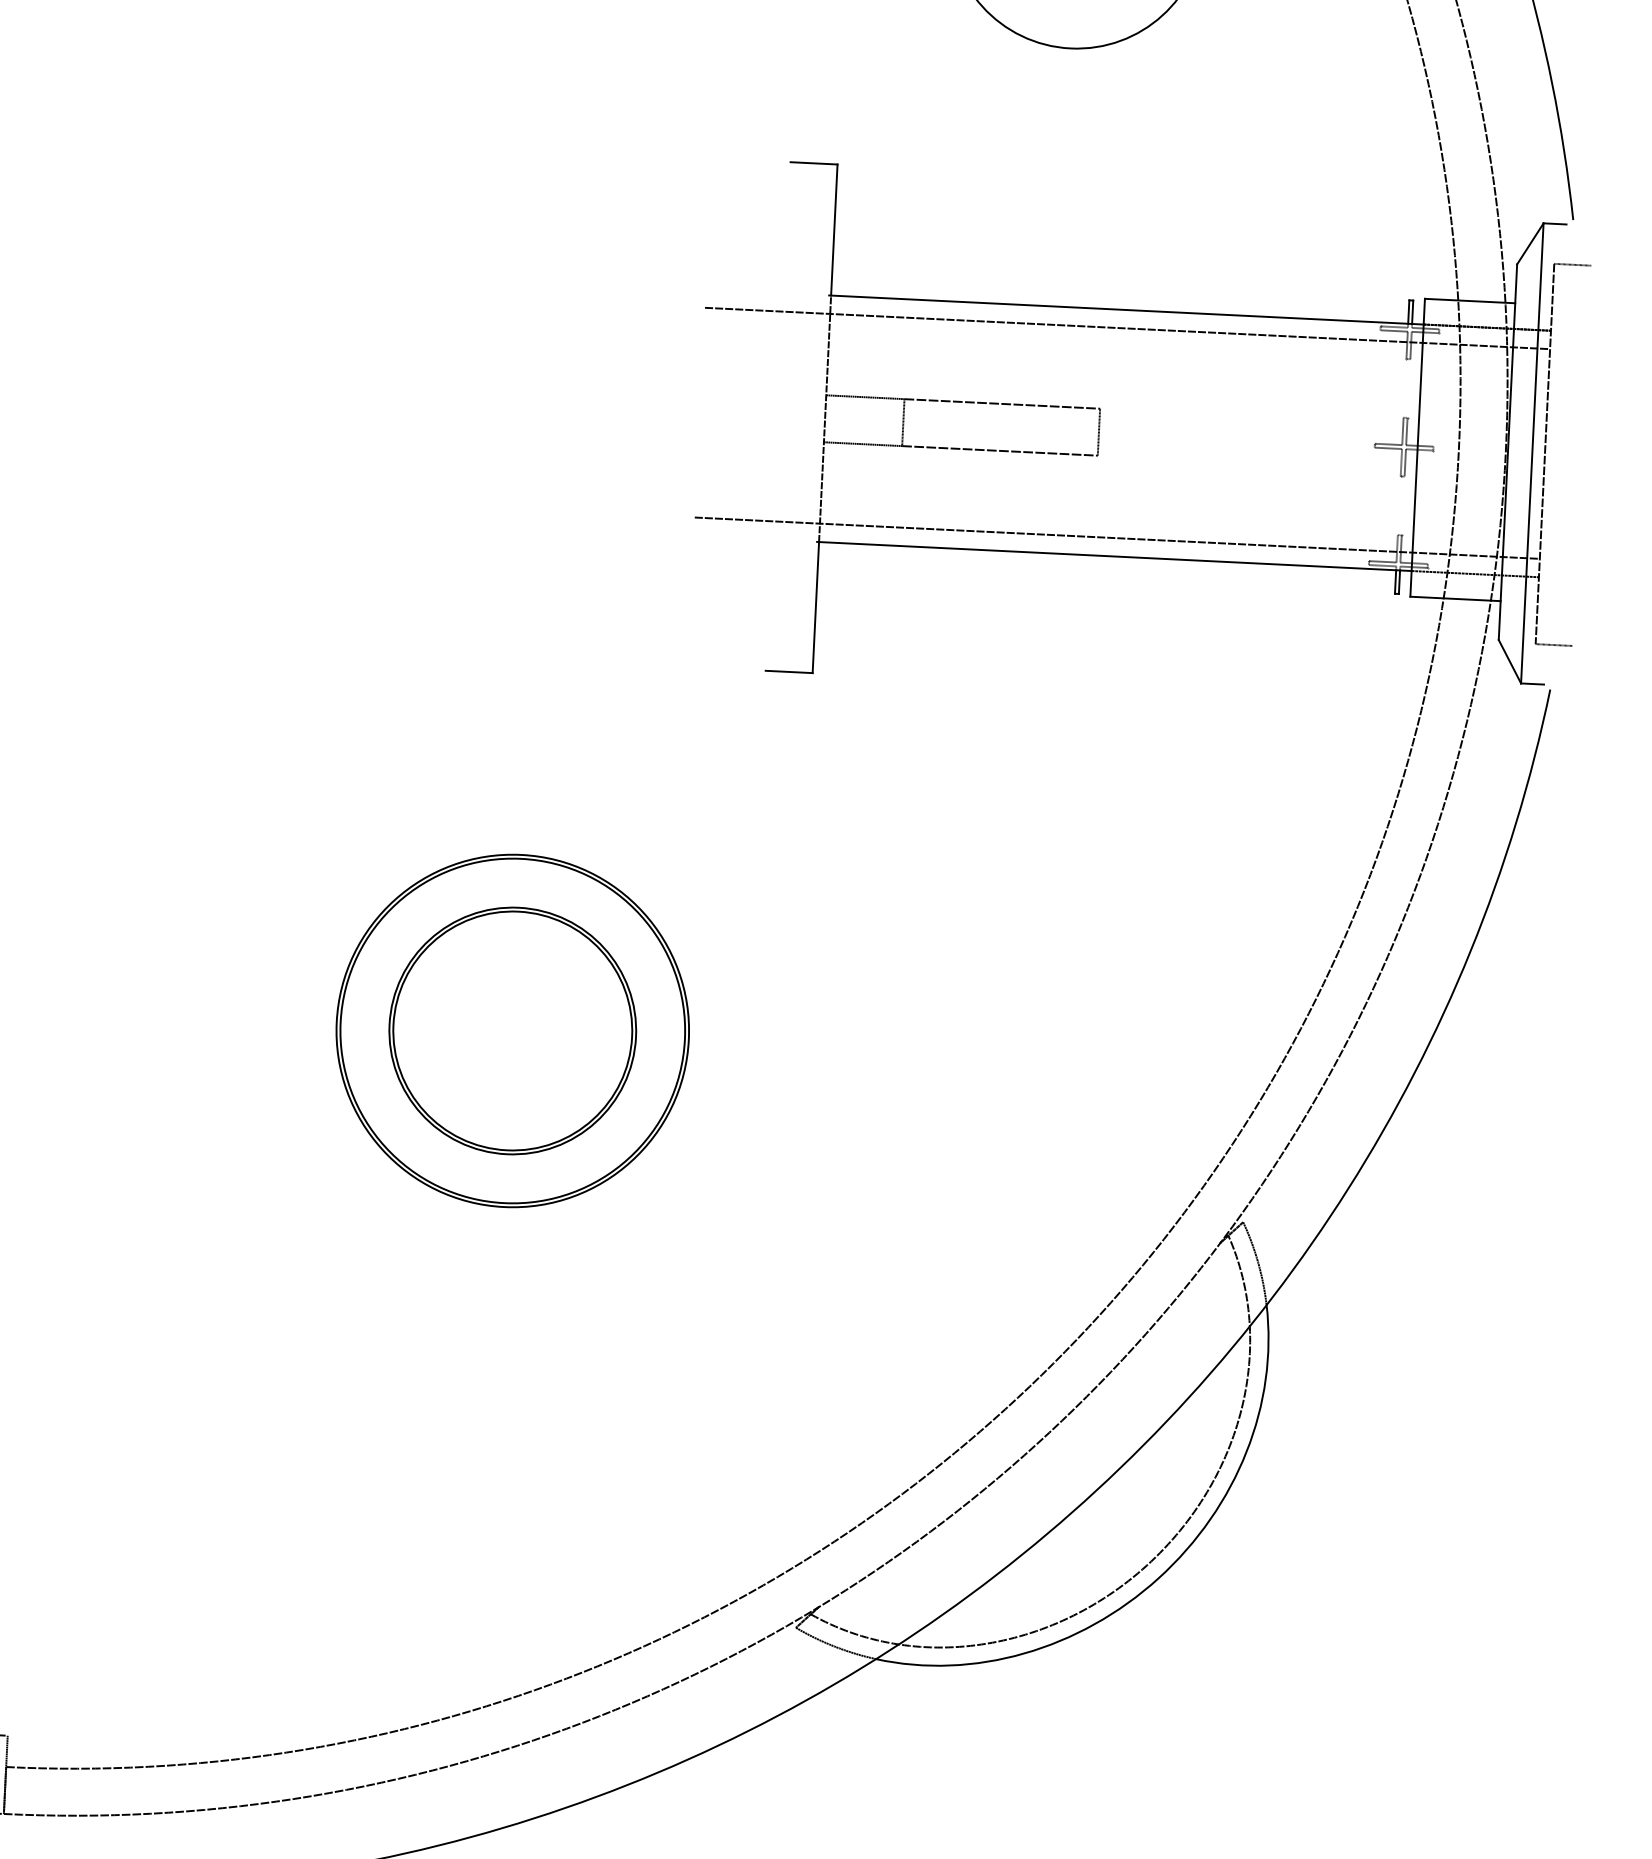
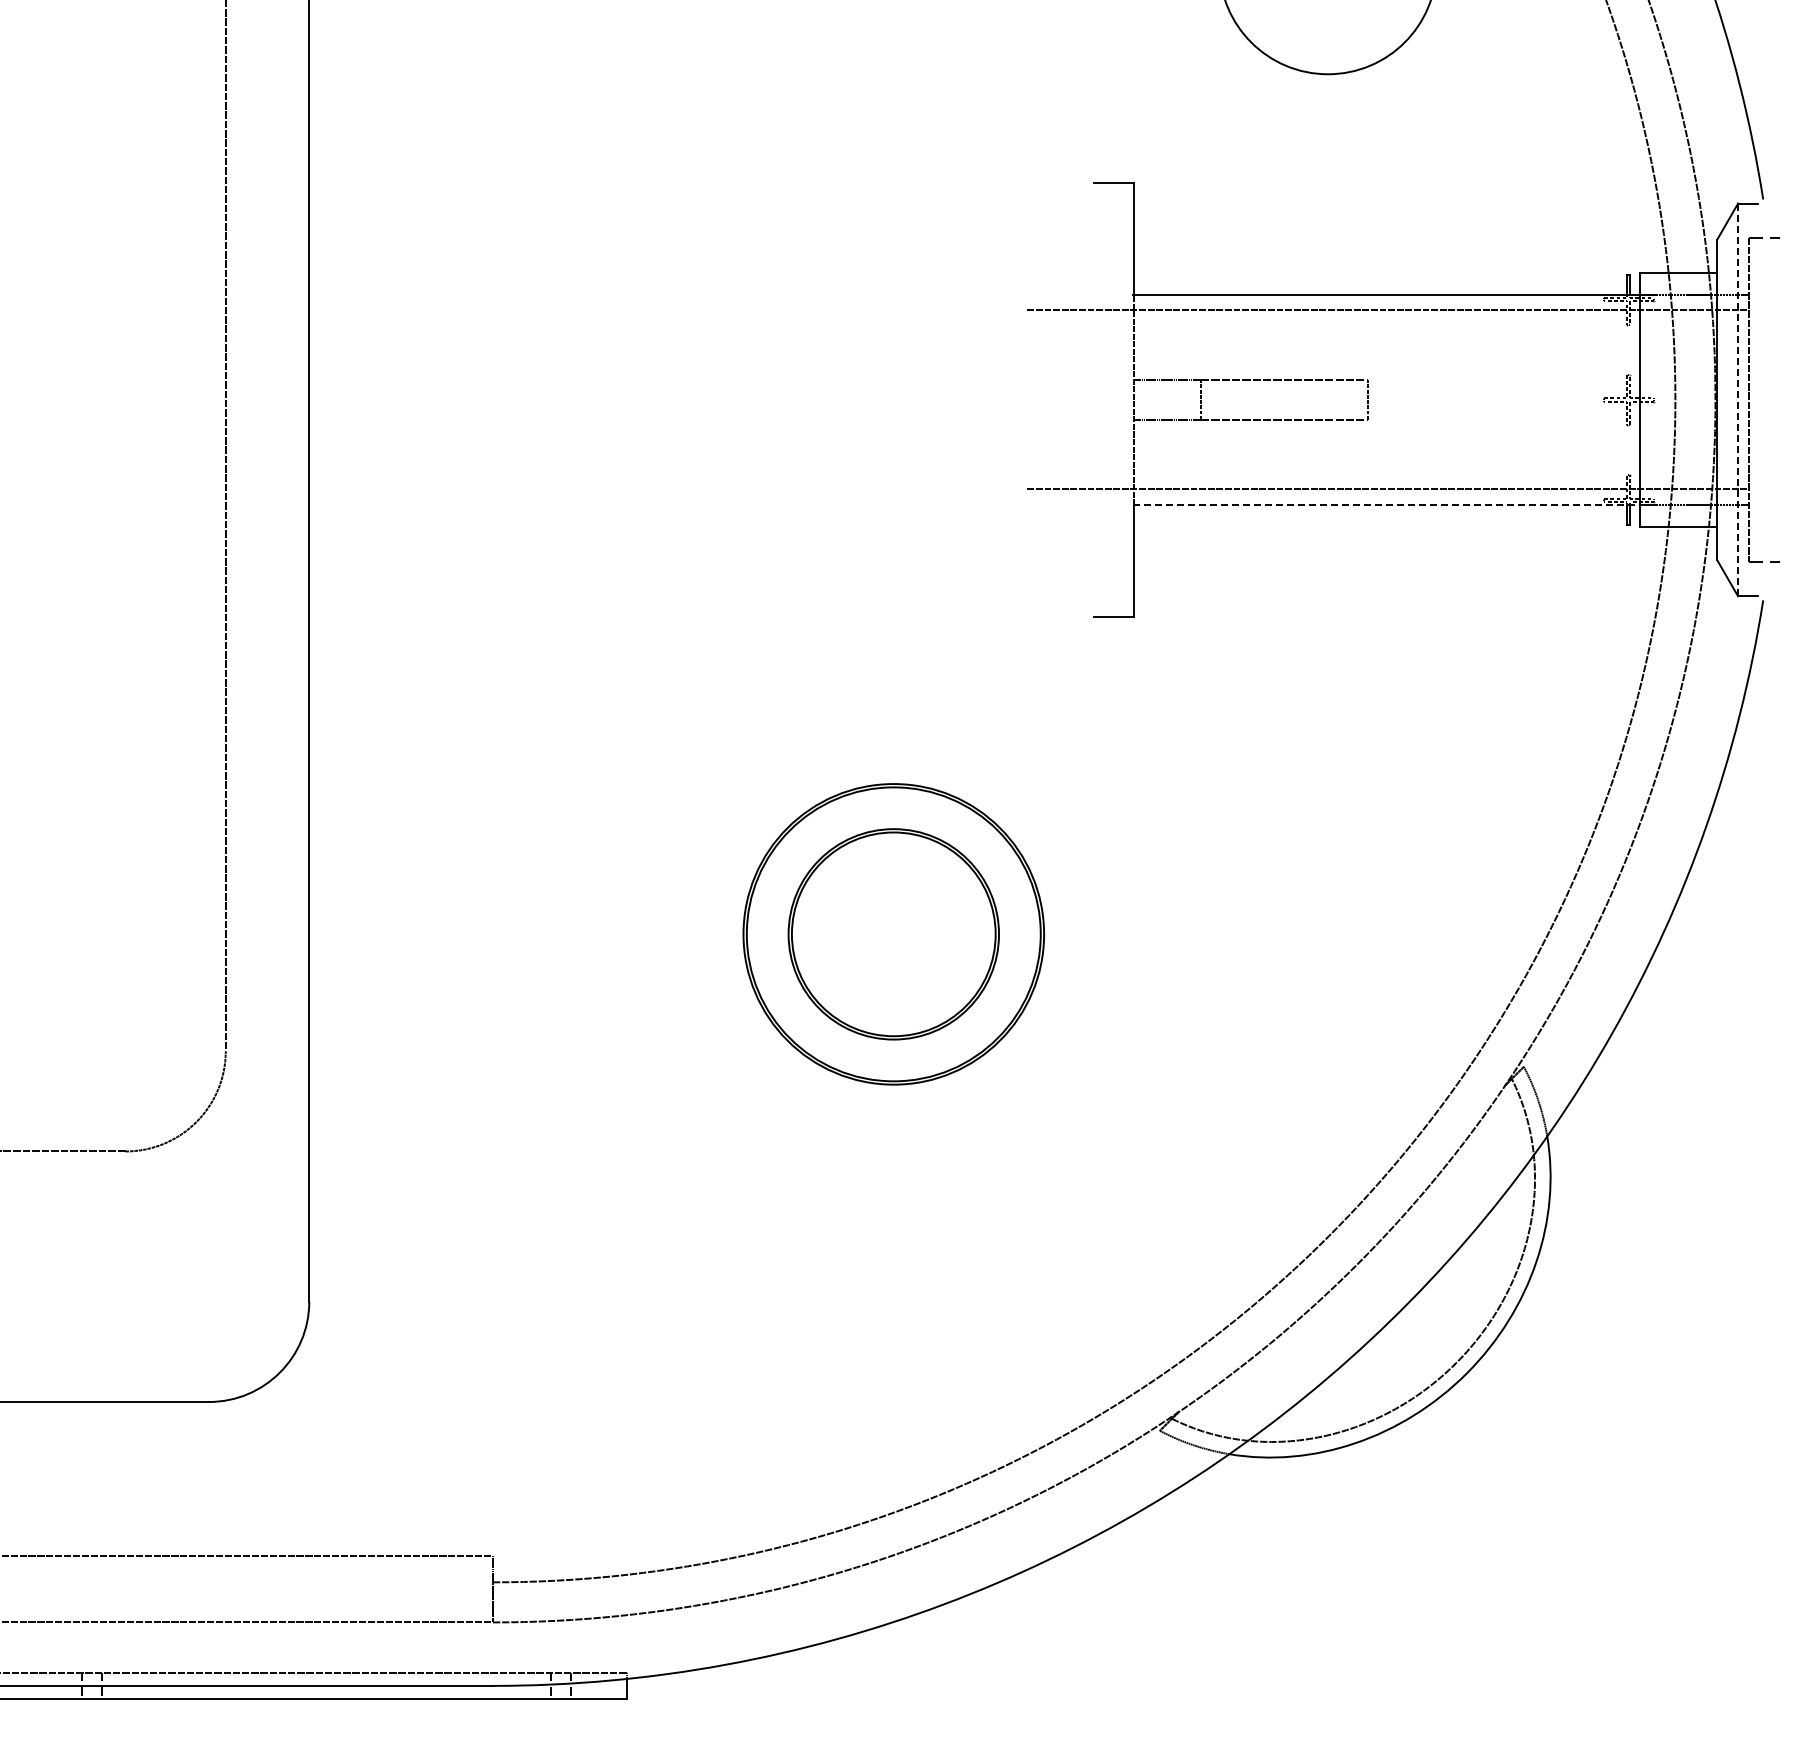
line: (1532, 454) -> (1738, 400), solid -> dashed
line: (1114, 556) -> (1386, 505), solid -> dashed

